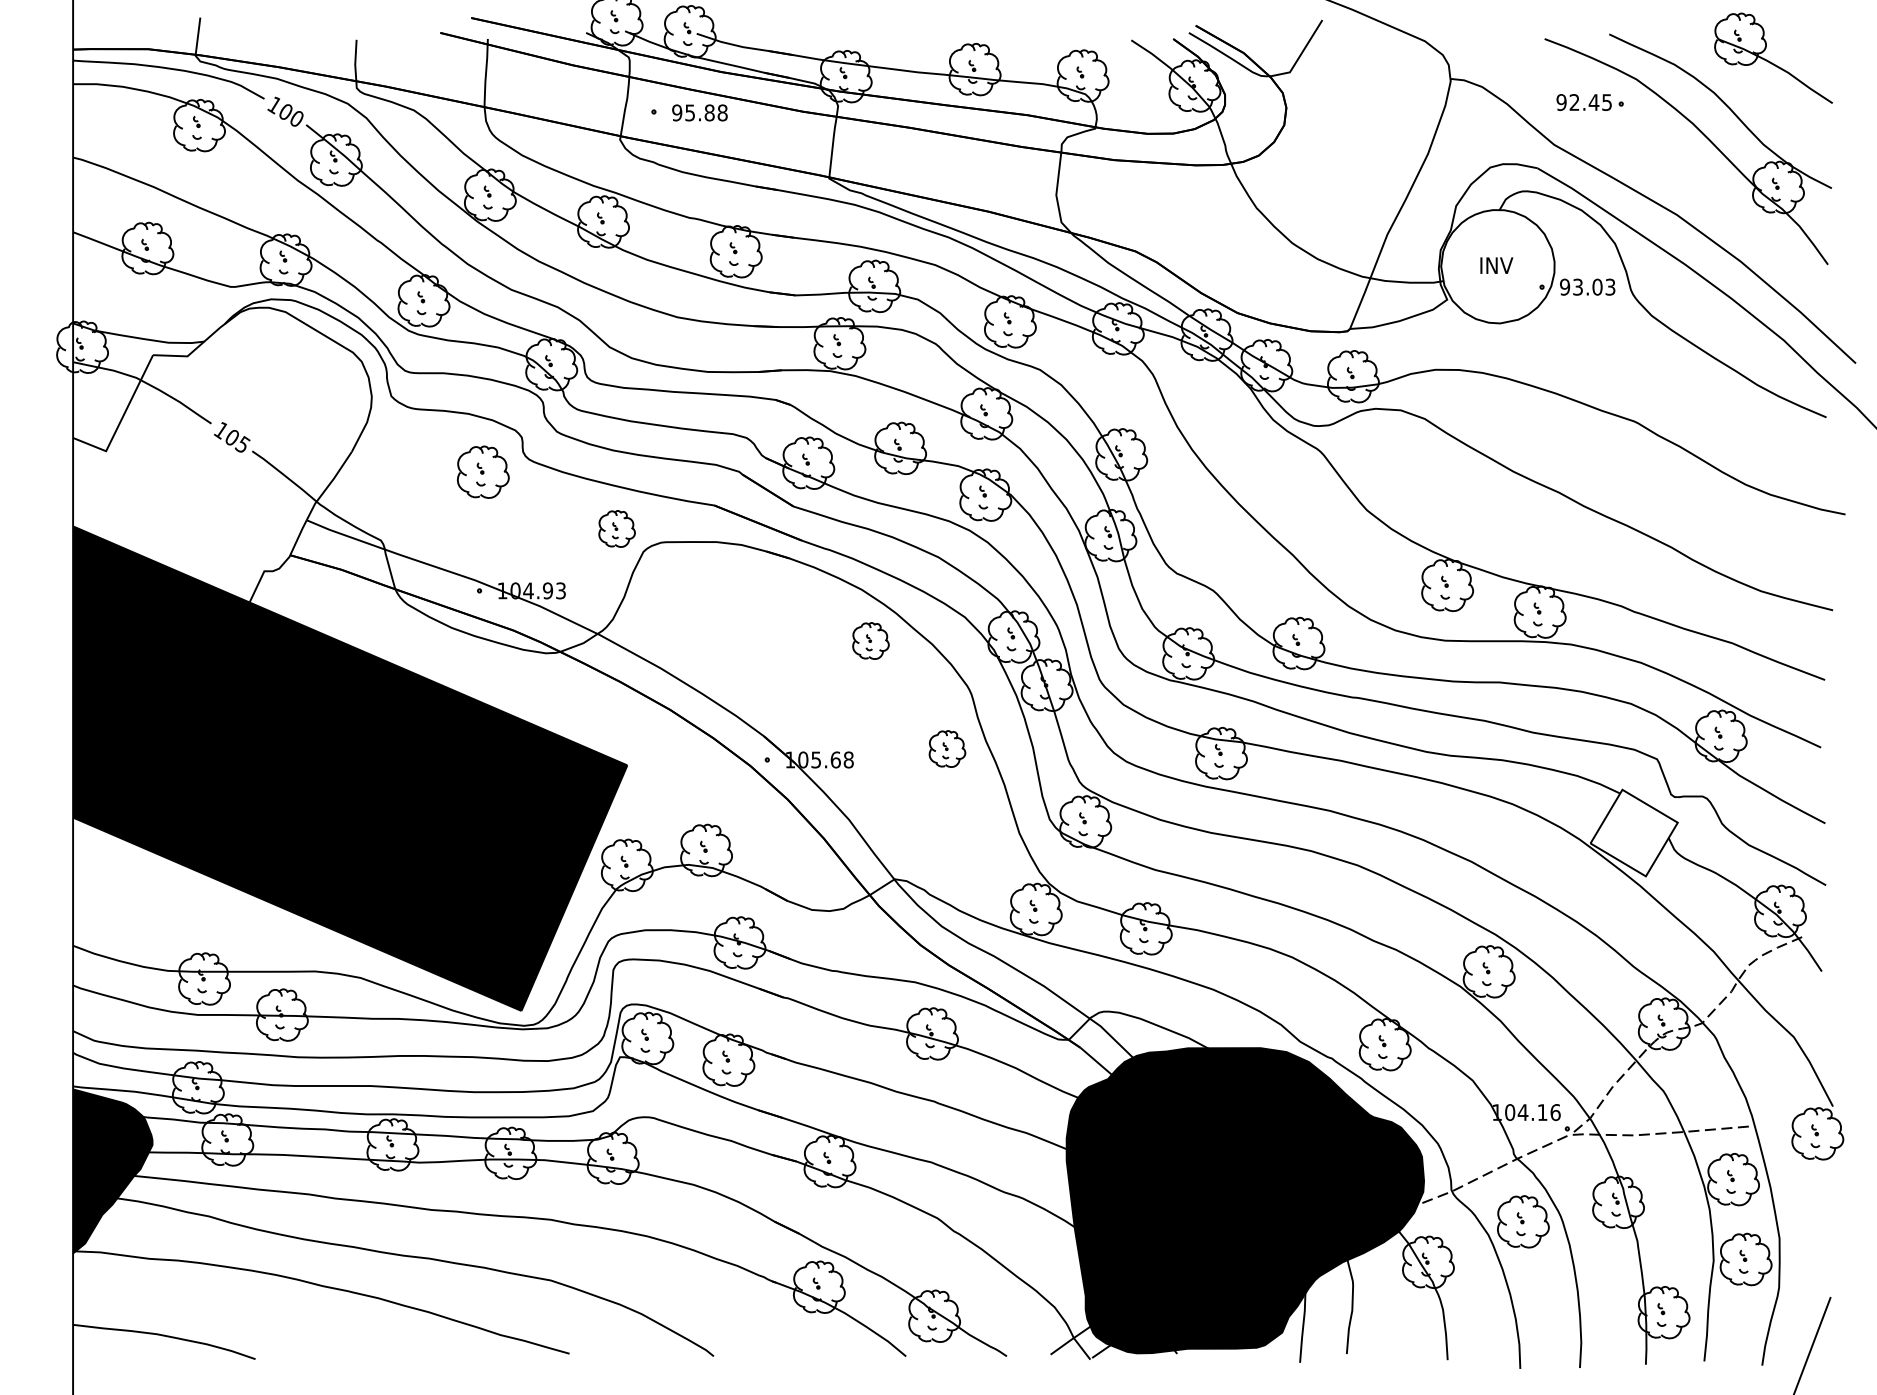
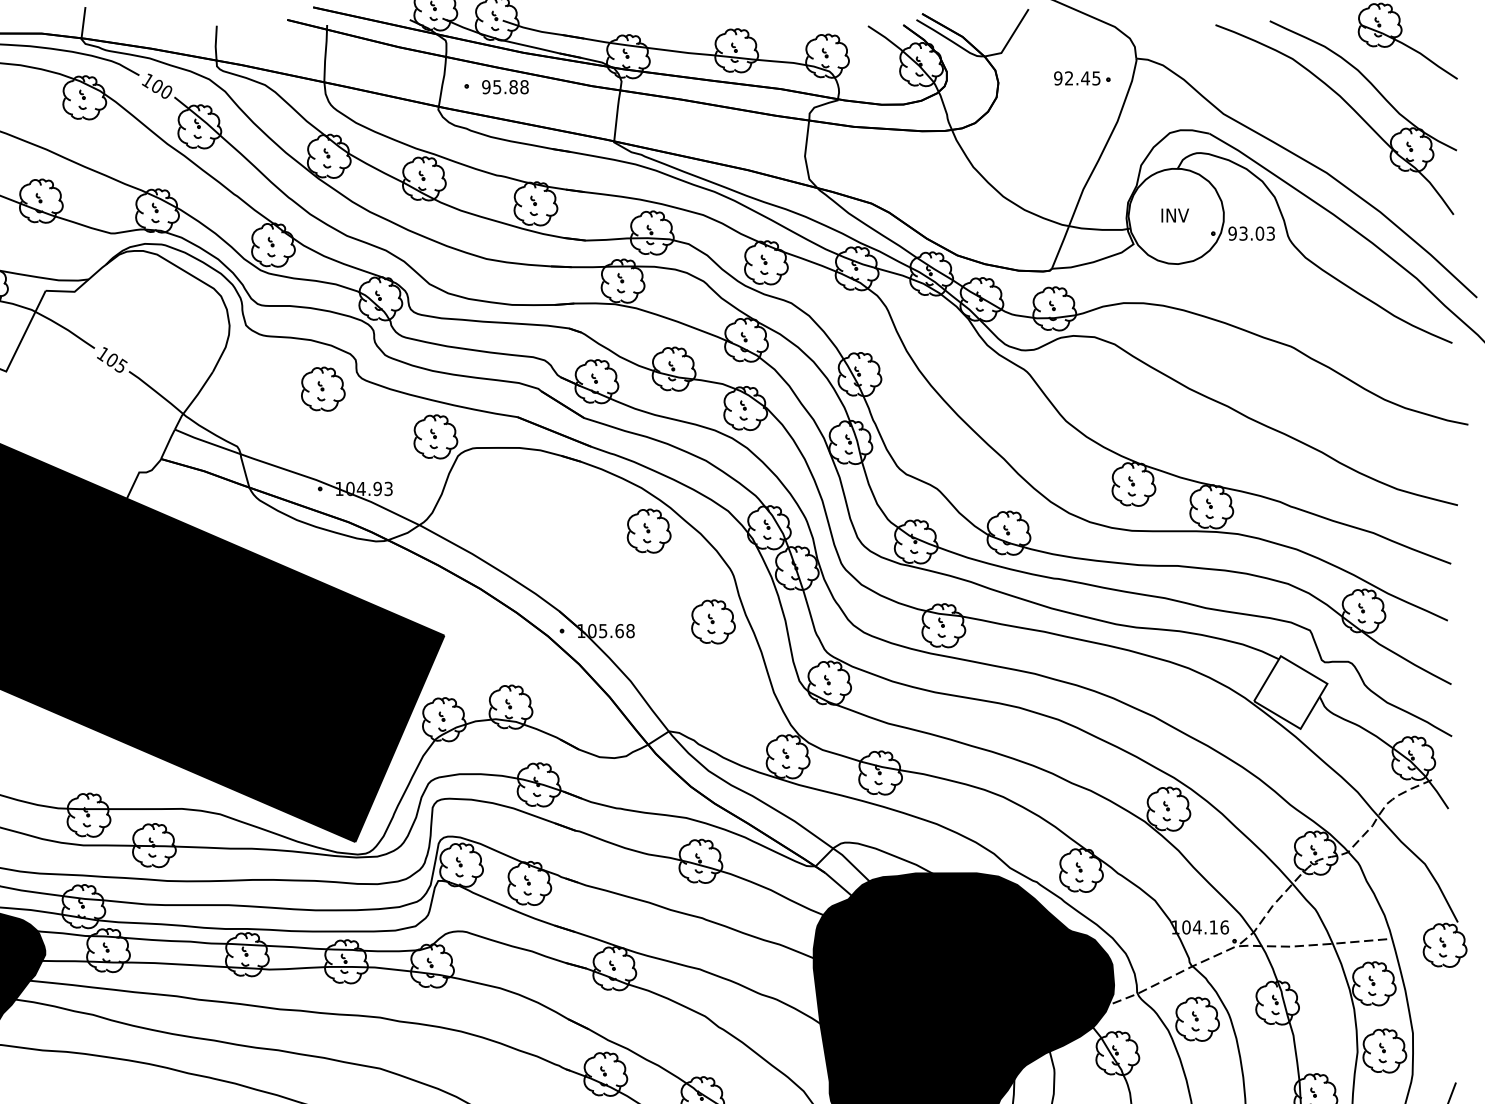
part: (1589, 102) -> (1081, 78), moved
part: (616, 528) -> (435, 436), size x1.43
part: (870, 640) -> (648, 530), size x1.43
part: (947, 748) -> (713, 621), size x1.43

